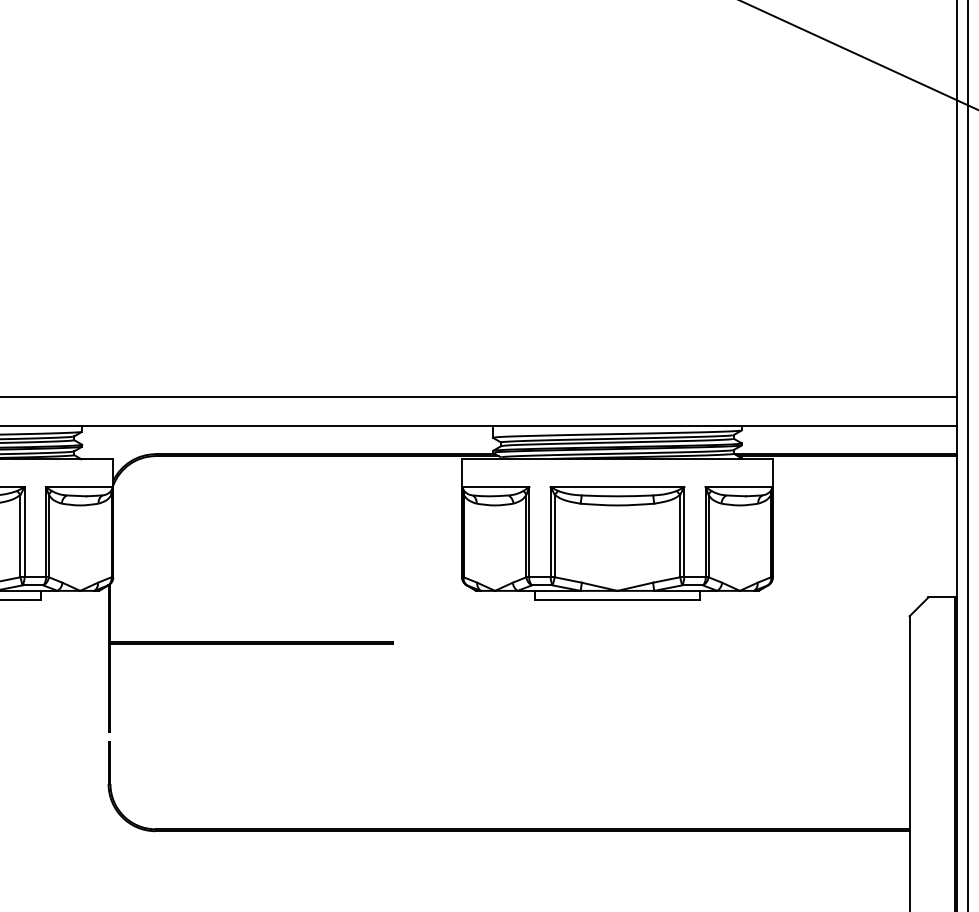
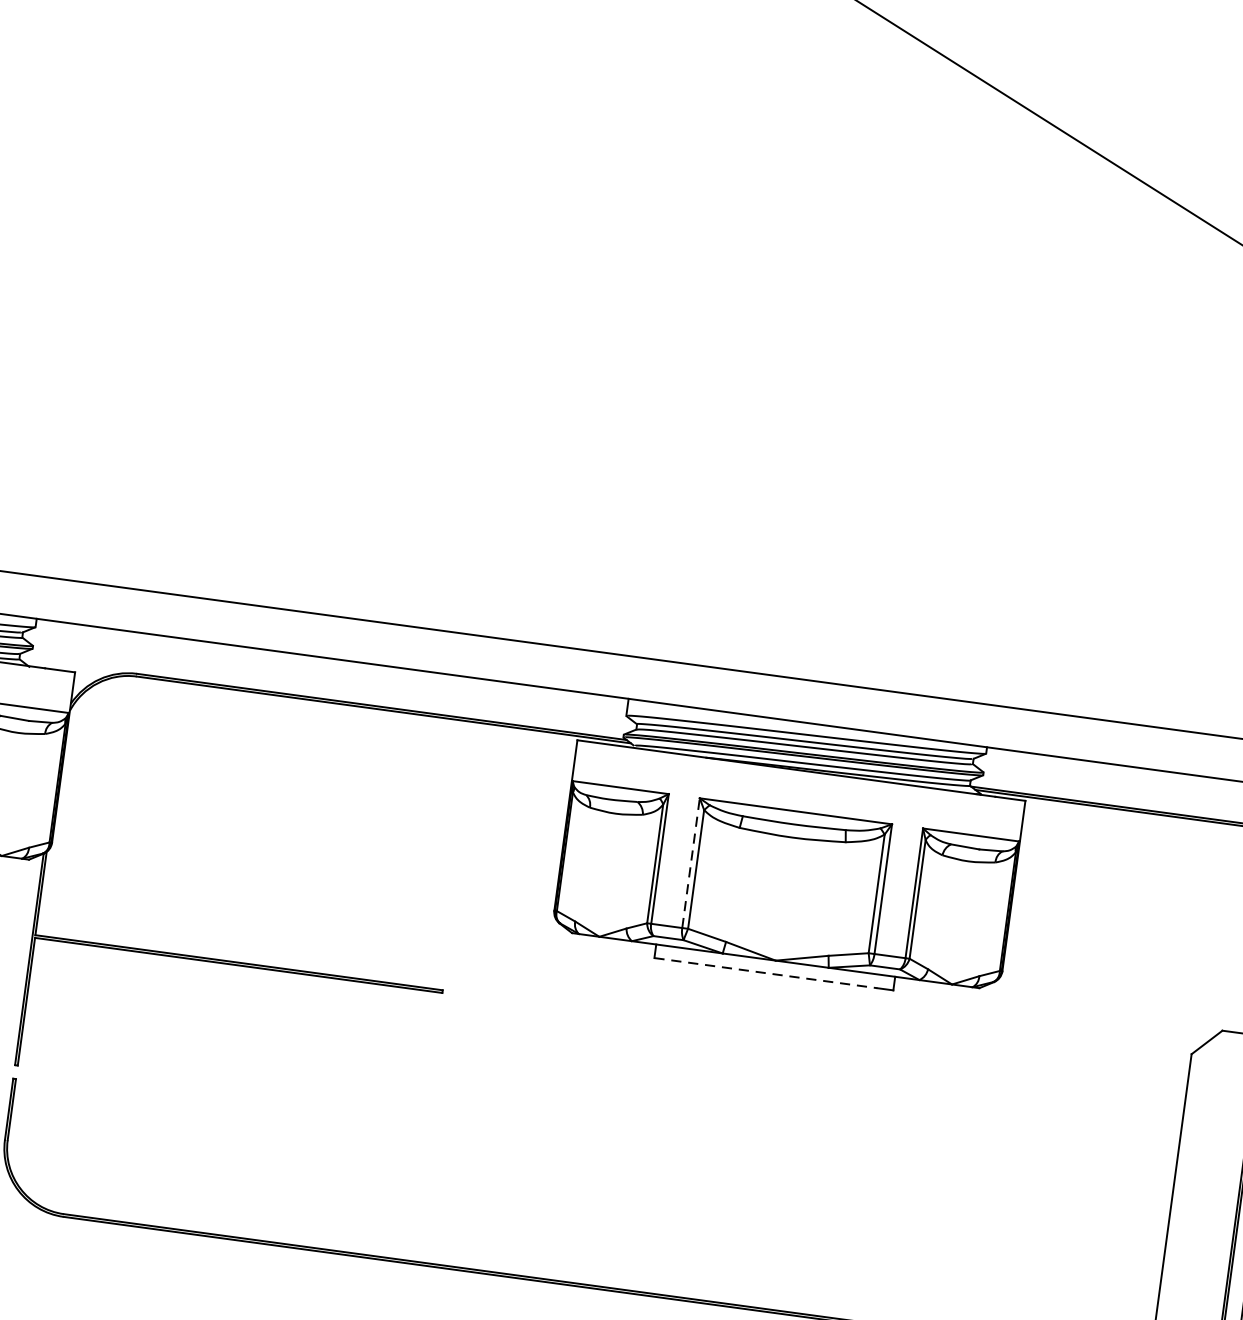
line: (550, 531) -> (690, 862), solid -> dashed
line: (612, 600) -> (766, 973), solid -> dashed

